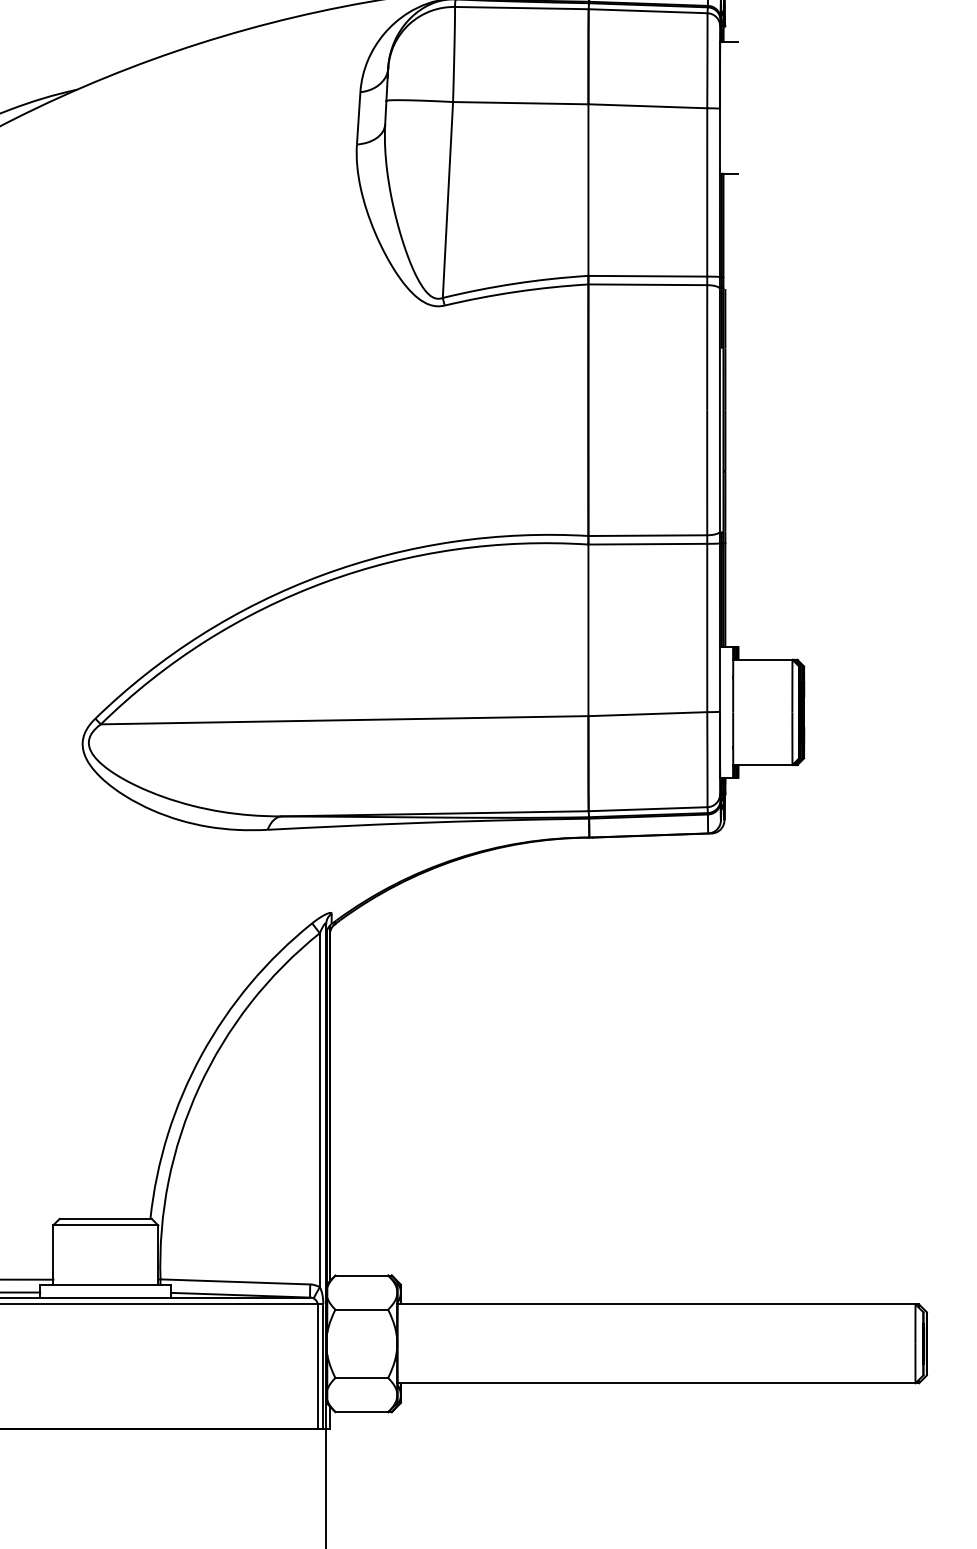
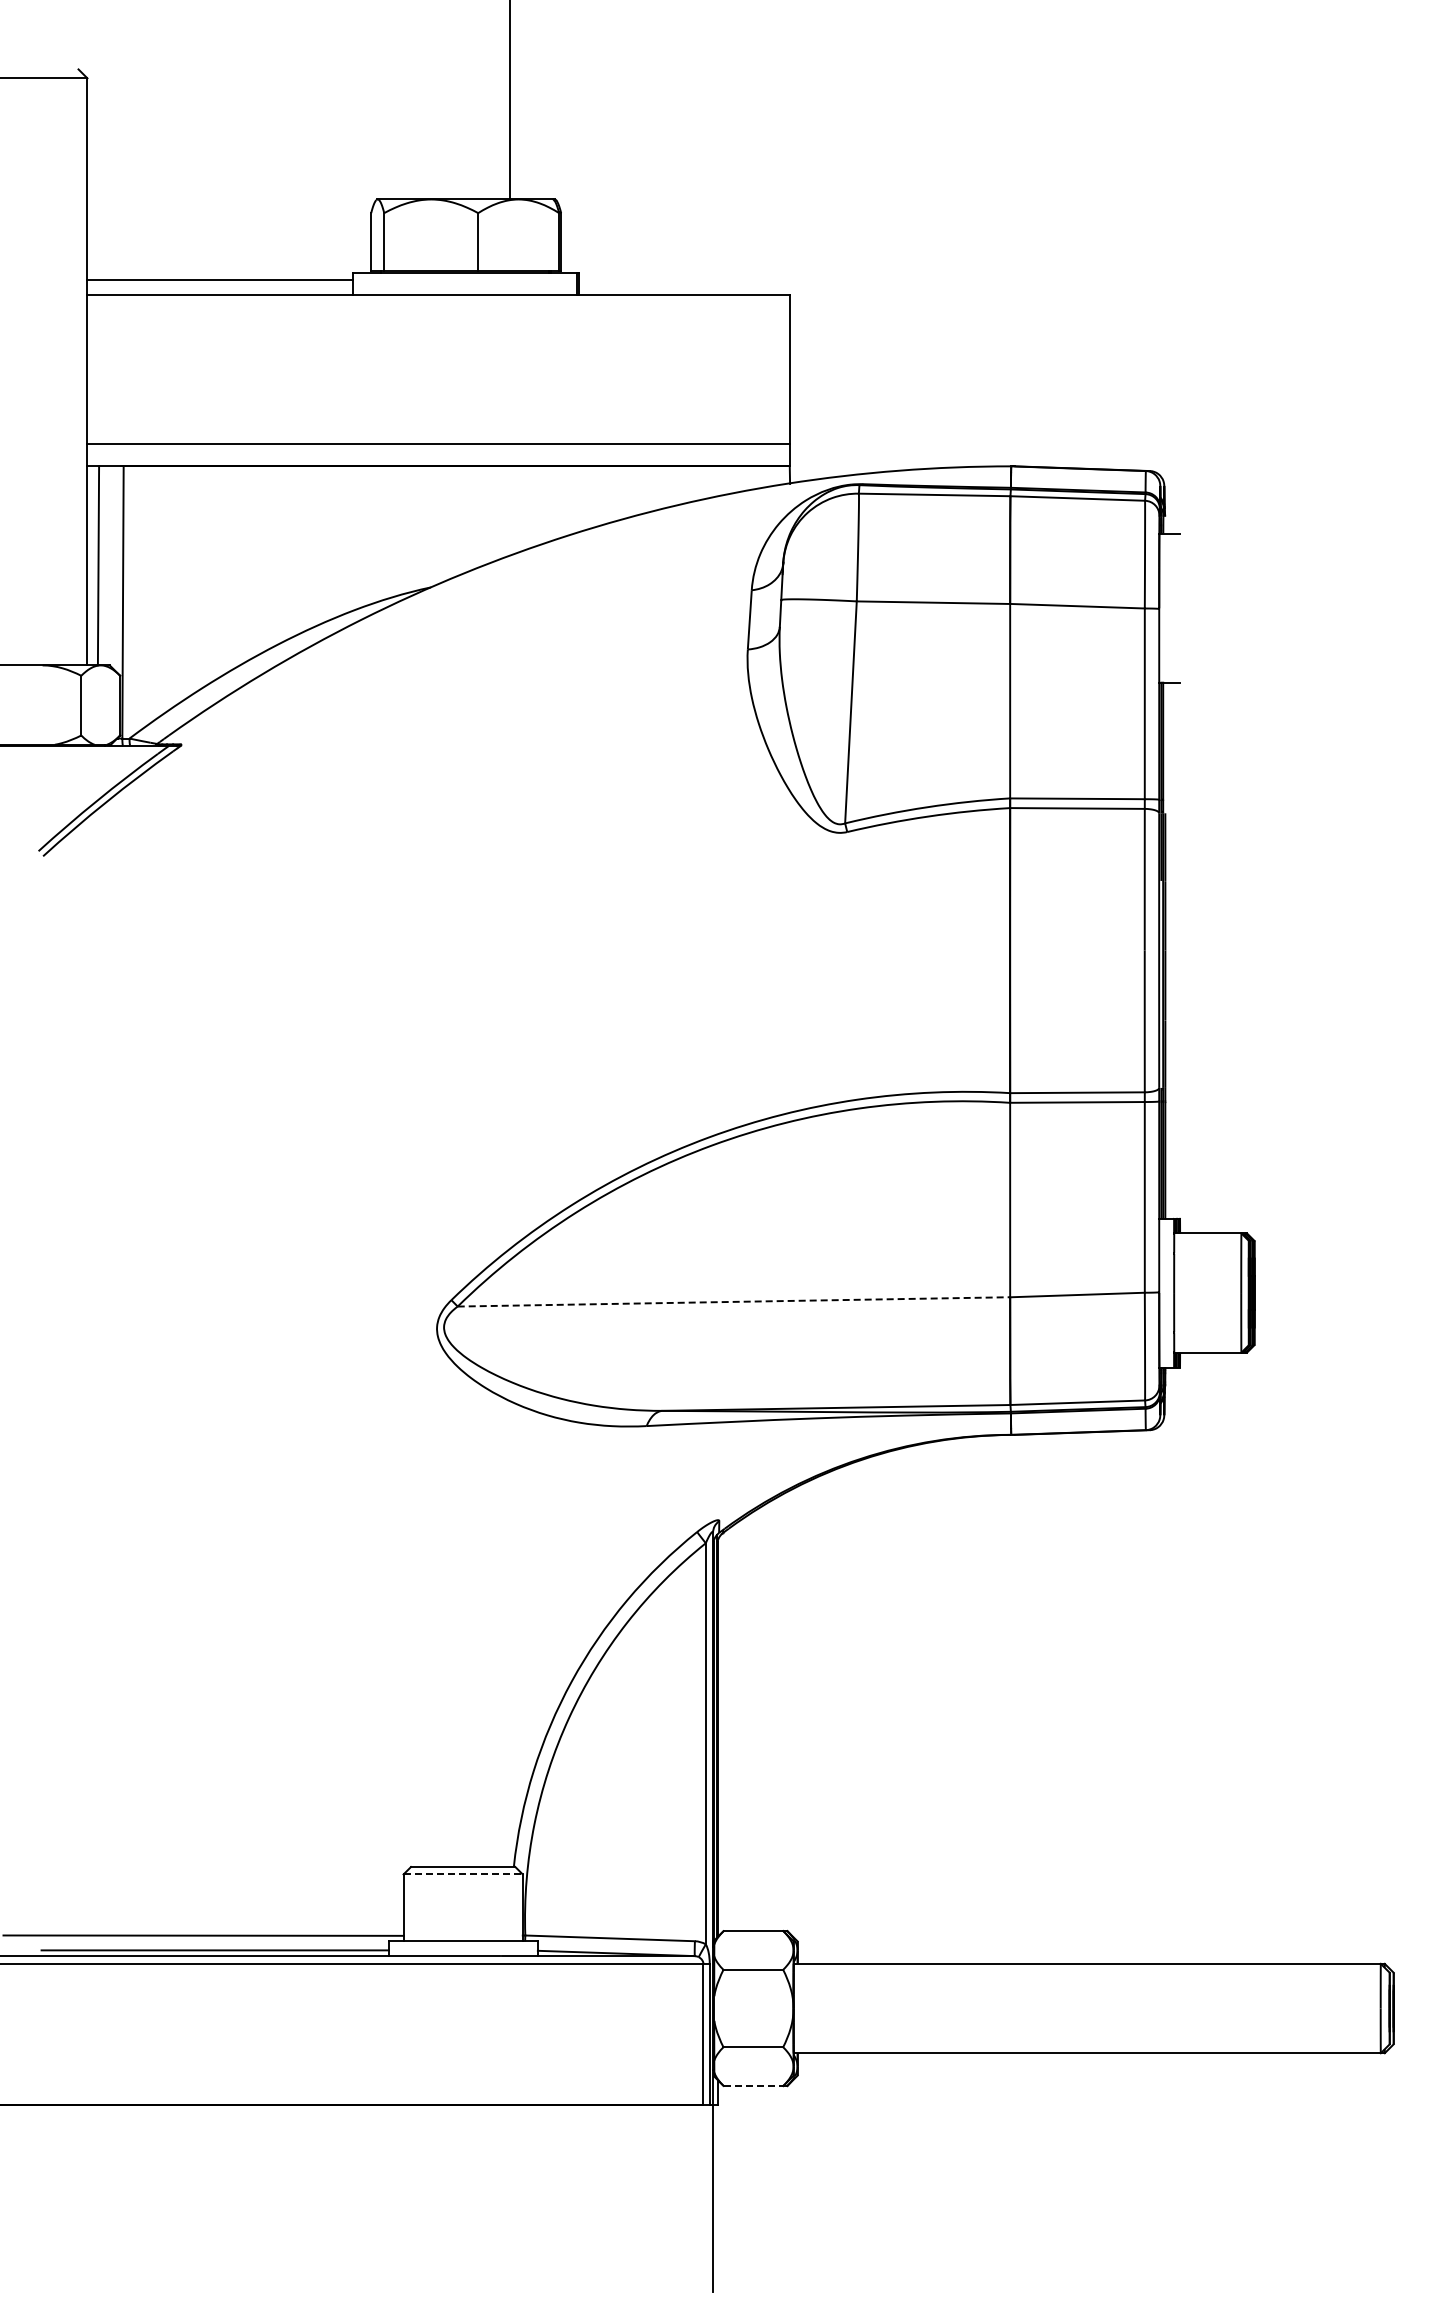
line: (345, 719) -> (734, 1301), solid -> dashed
line: (106, 1225) -> (463, 1874), solid -> dashed
line: (361, 1411) -> (753, 2085), solid -> dashed

